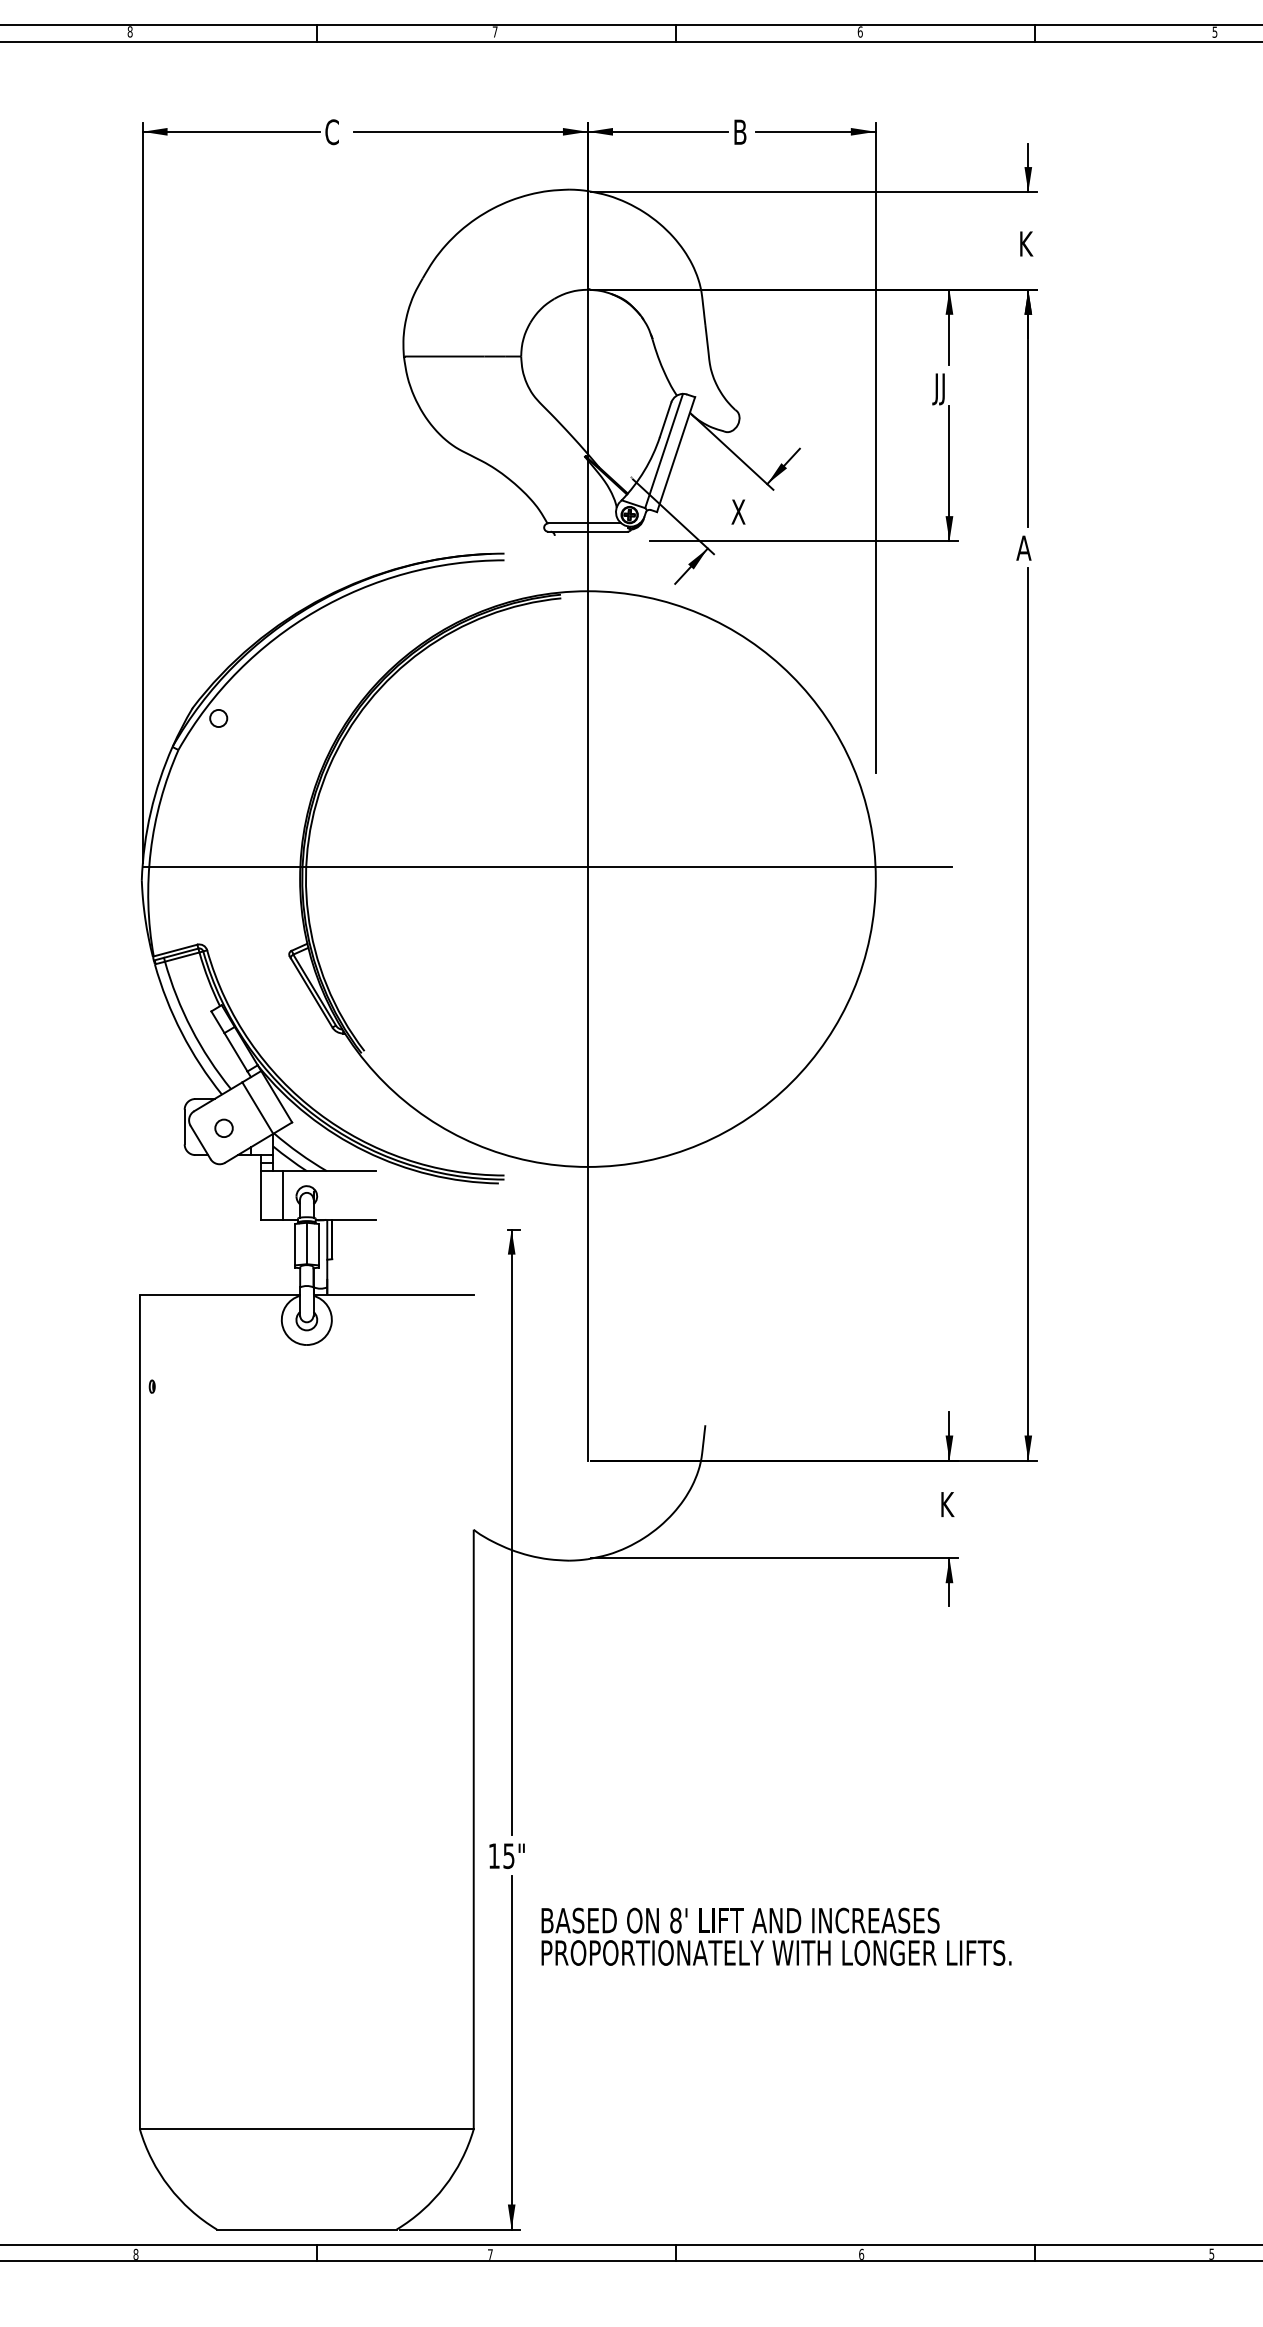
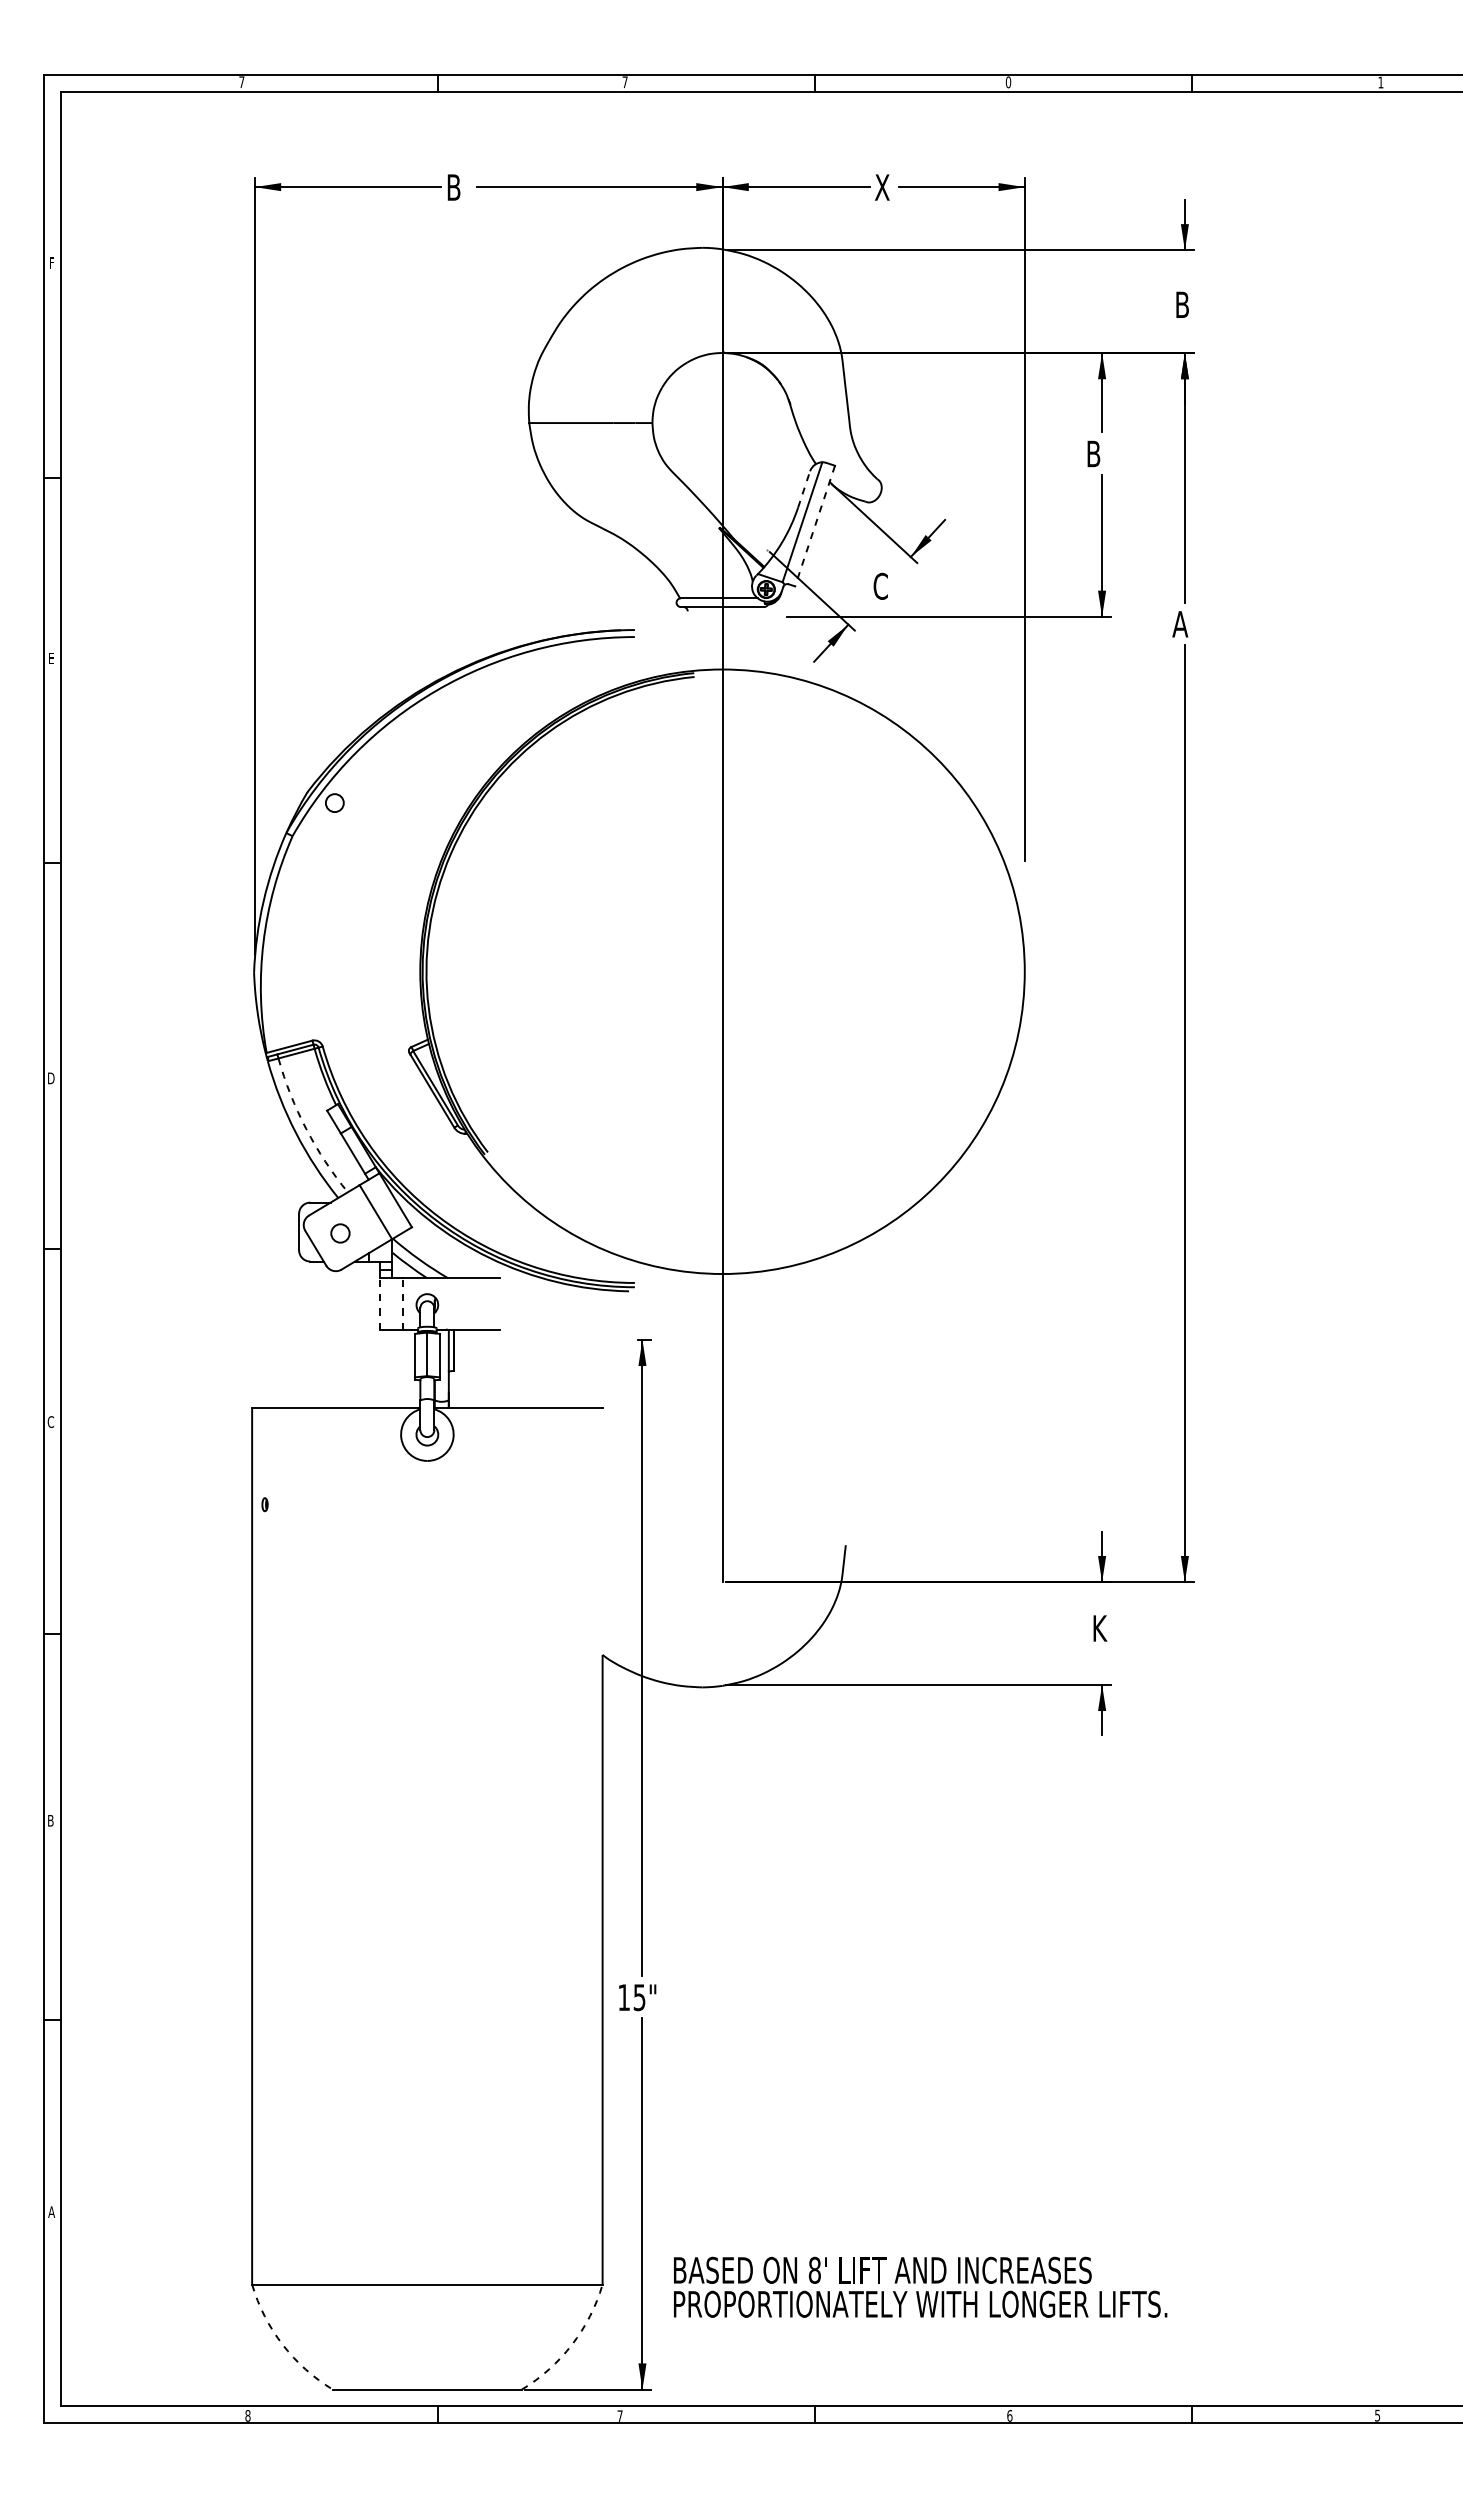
text: (860, 31) -> (1008, 81), 6 -> 0
text: (129, 32) -> (241, 82), 8 -> 7
text: (1214, 32) -> (1380, 82), 5 -> 1
text: (331, 132) -> (453, 187), C -> B
text: (740, 132) -> (882, 187), B -> X
text: (1027, 243) -> (1184, 304), K -> B
text: (940, 389) -> (1092, 457), JJ -> B
line: (666, 419) -> (804, 489), solid -> dashed
line: (676, 455) -> (815, 526), solid -> dashed
text: (738, 511) -> (880, 585), X -> C
line: (546, 866) -> (679, 958), removed
arc: (191, 1028) -> (306, 1128), solid -> dashed
line: (261, 1195) -> (379, 1303), solid -> dashed
line: (283, 1195) -> (402, 1303), solid -> dashed
text: (776, 1936) -> (920, 2286), moved
arc: (168, 2186) -> (282, 2344), solid -> dashed
arc: (445, 2186) -> (572, 2344), solid -> dashed

